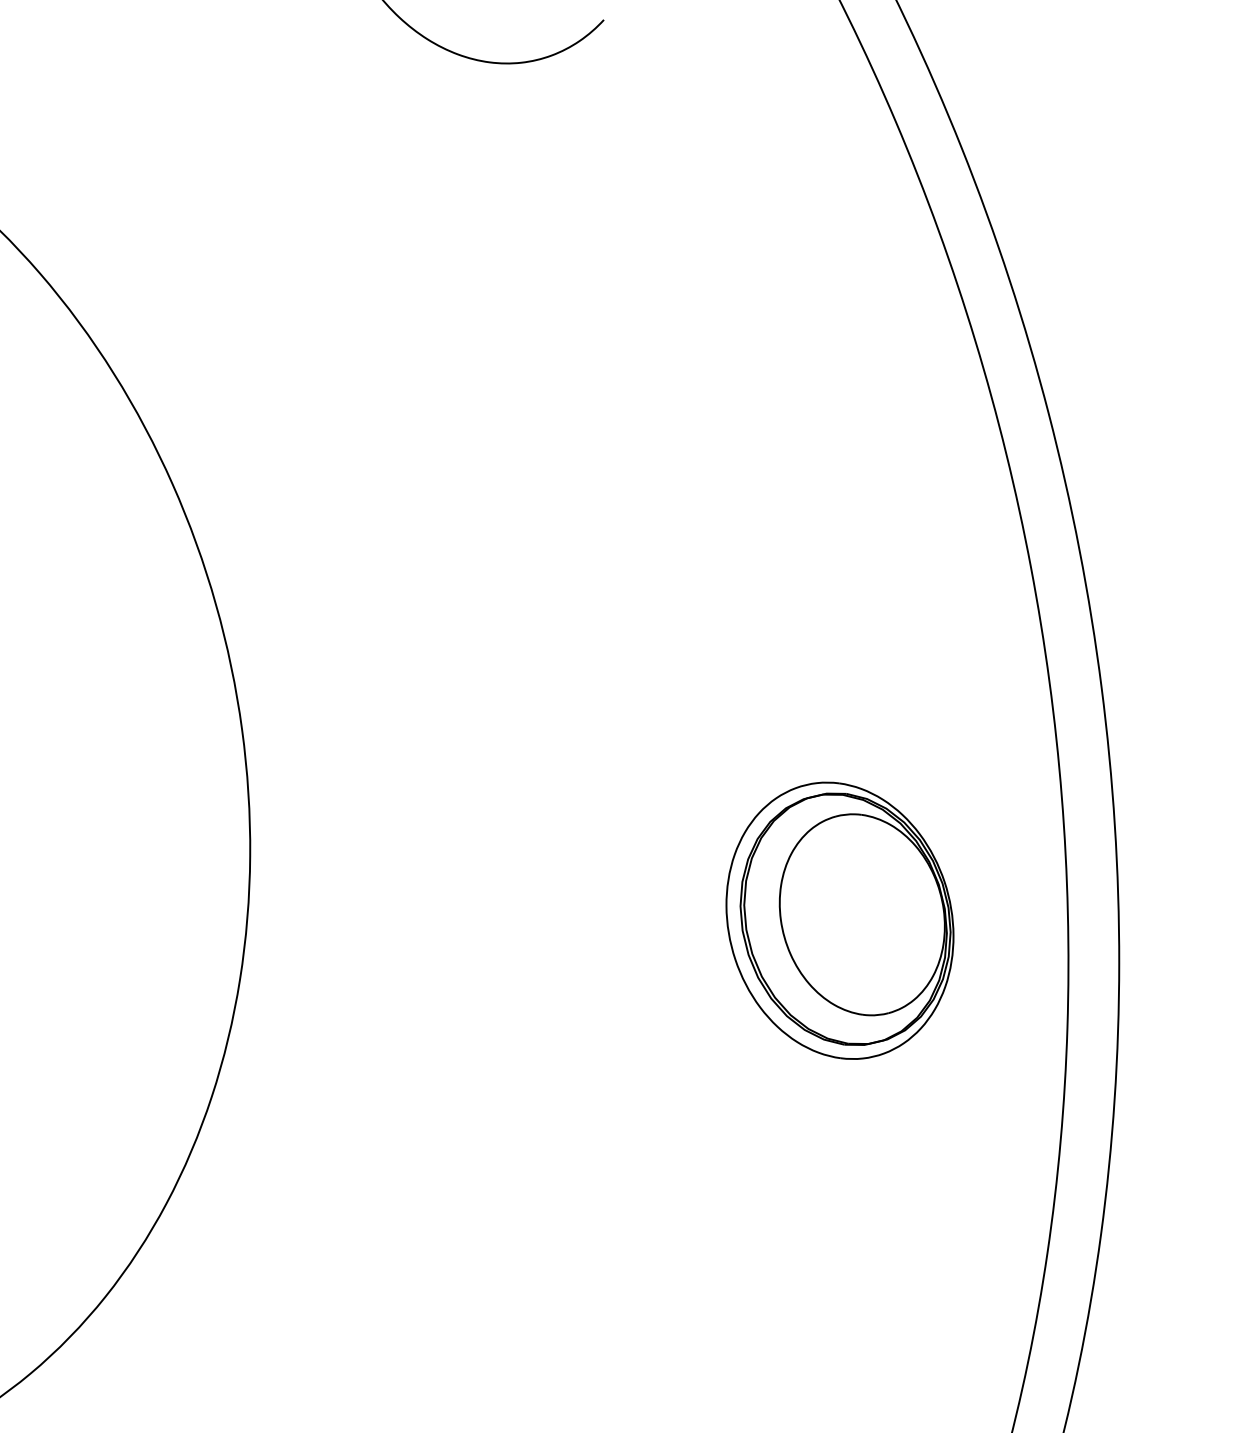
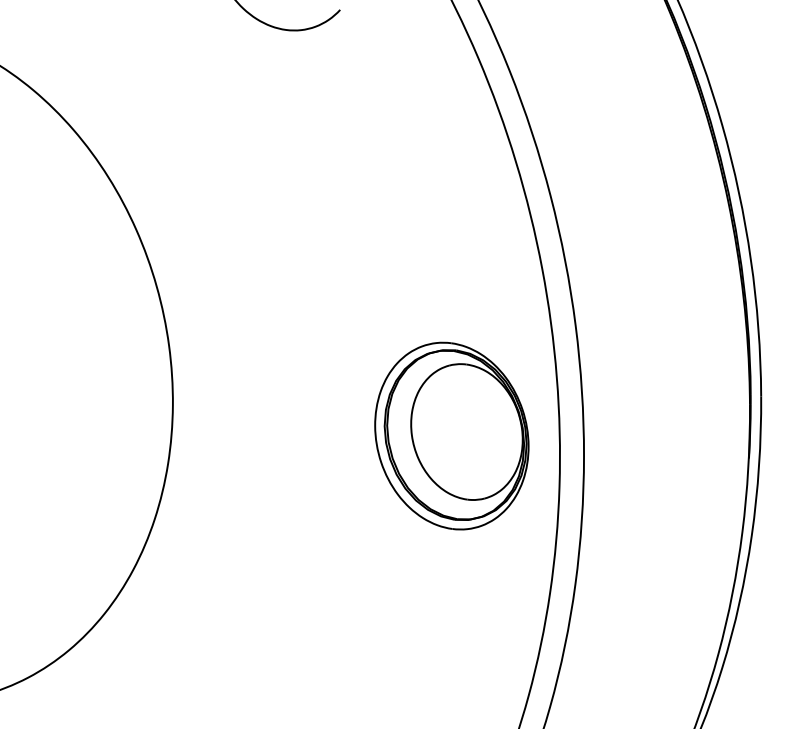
part: (839, 919) -> (451, 435), size x1.43

